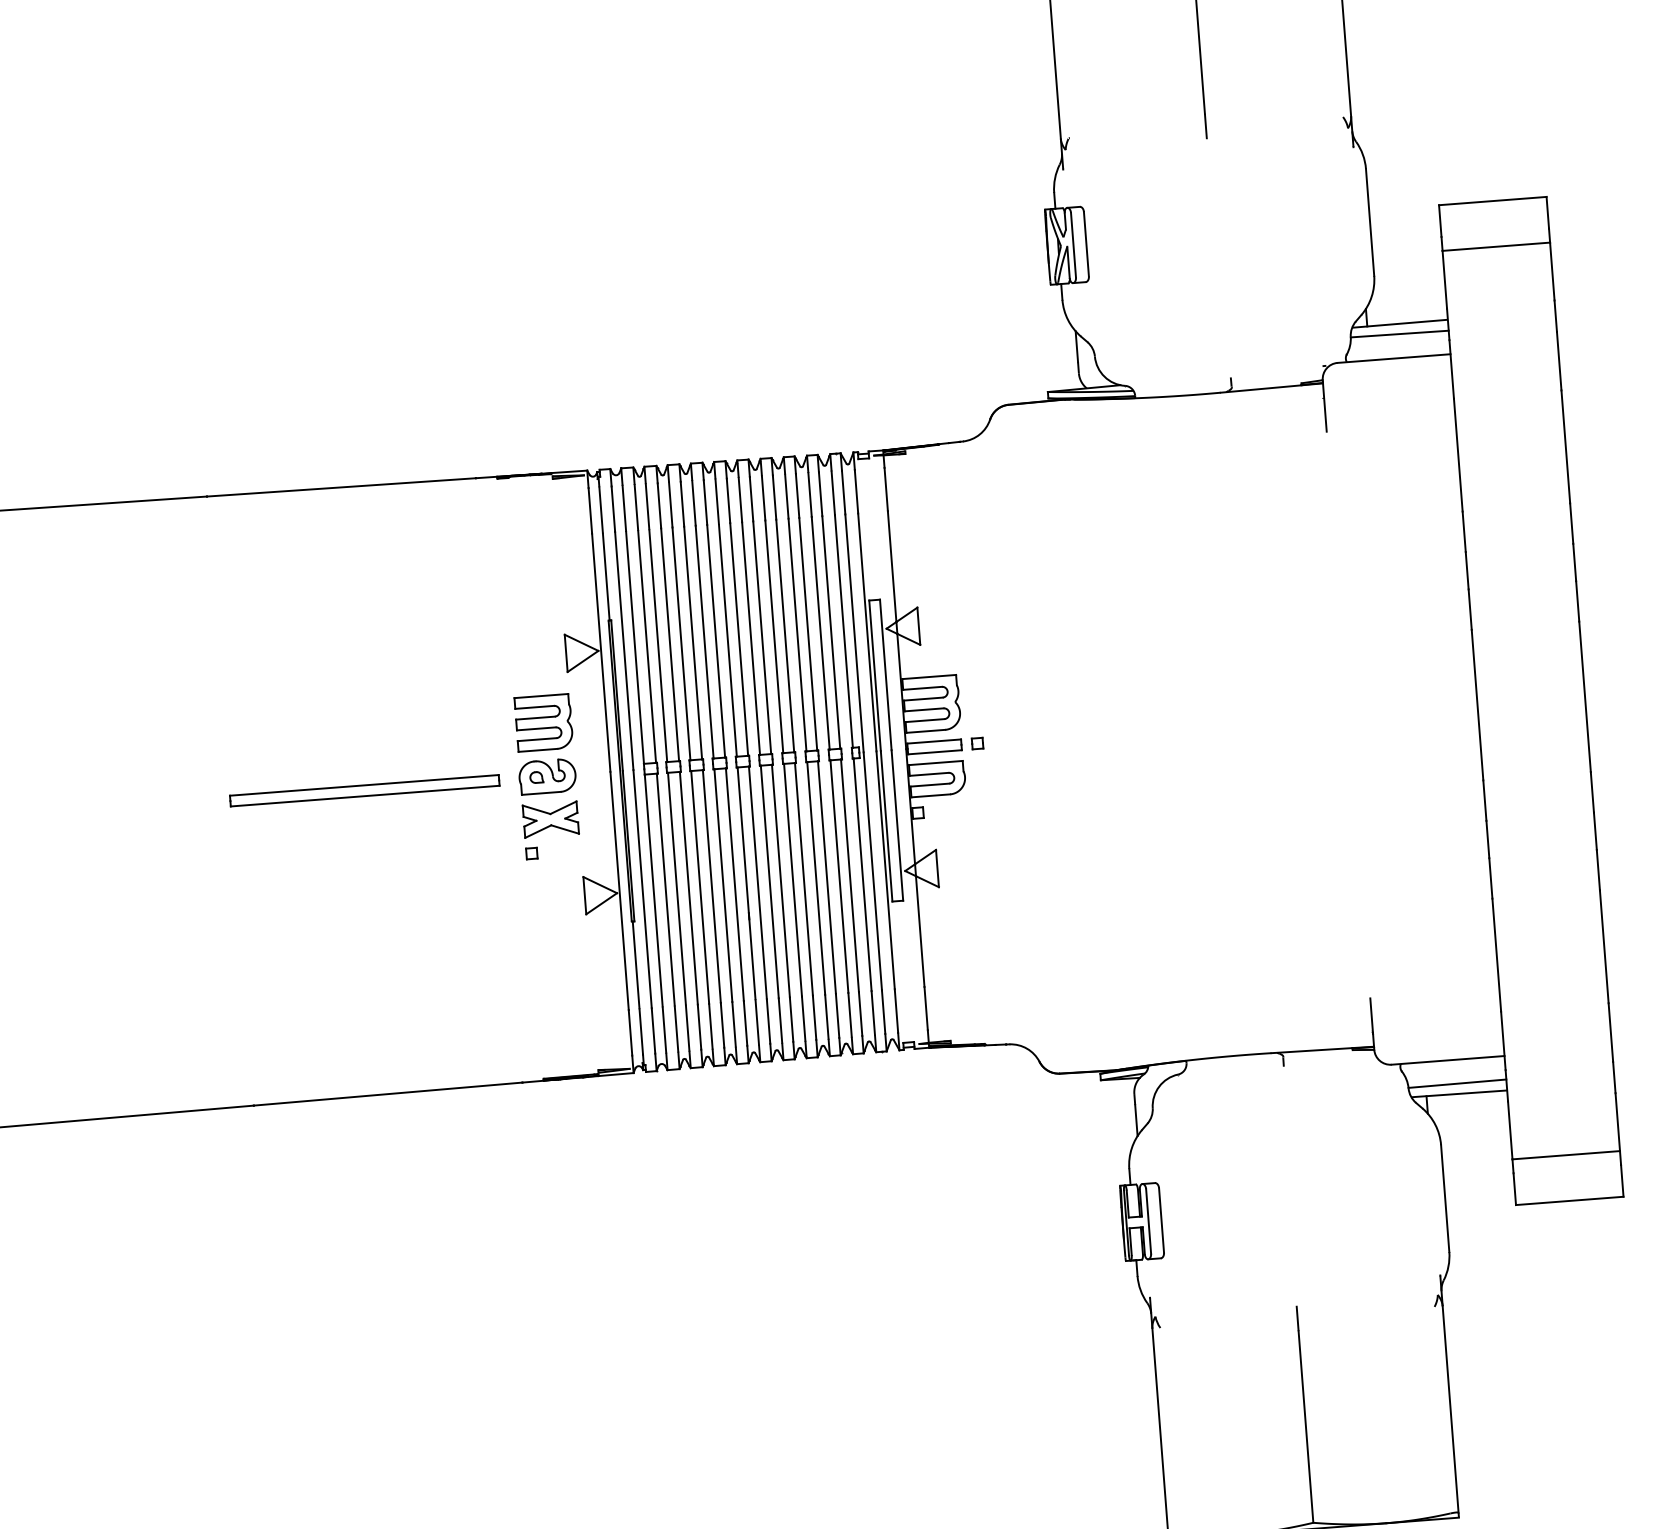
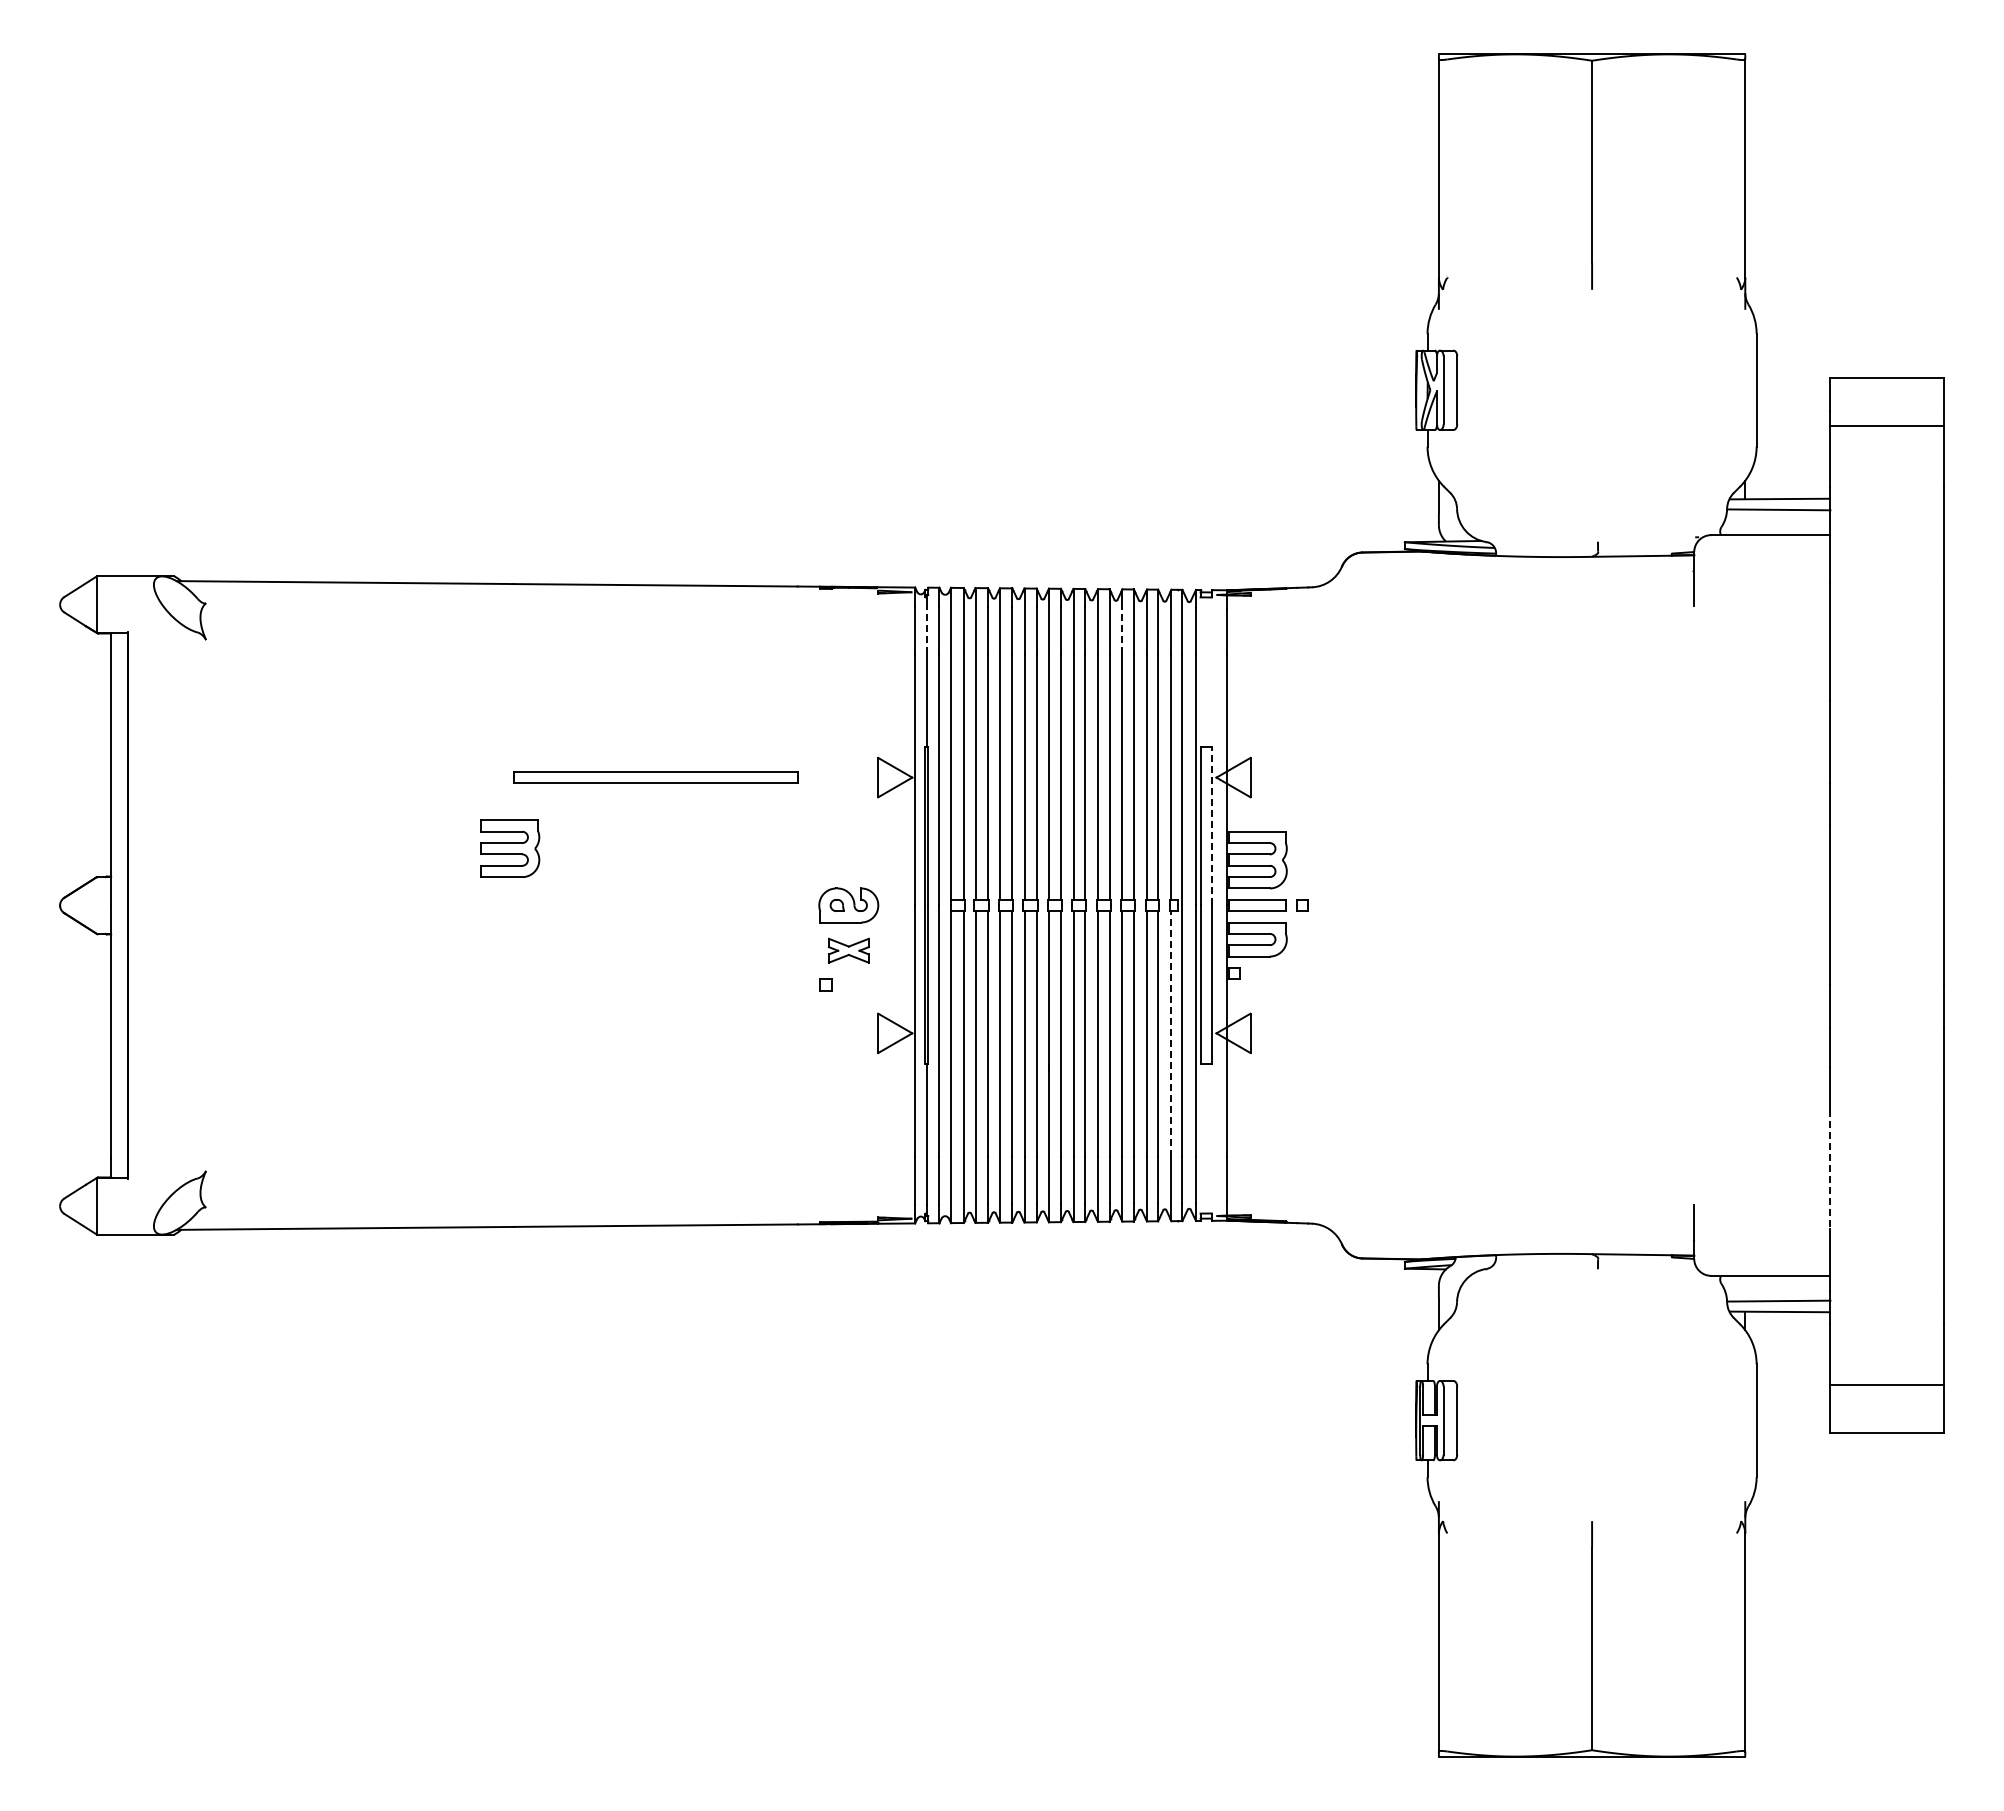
line: (786, 496) -> (1122, 630), solid -> dashed
line: (601, 510) -> (926, 630), solid -> dashed
line: (885, 674) -> (1211, 825), solid -> dashed
part: (544, 722) -> (510, 848), moved
part: (364, 790) -> (655, 777), moved
part: (550, 819) -> (848, 950), size x0.7
line: (862, 874) -> (1171, 1033), solid -> dashed
line: (1496, 955) -> (1830, 1169), solid -> dashed

